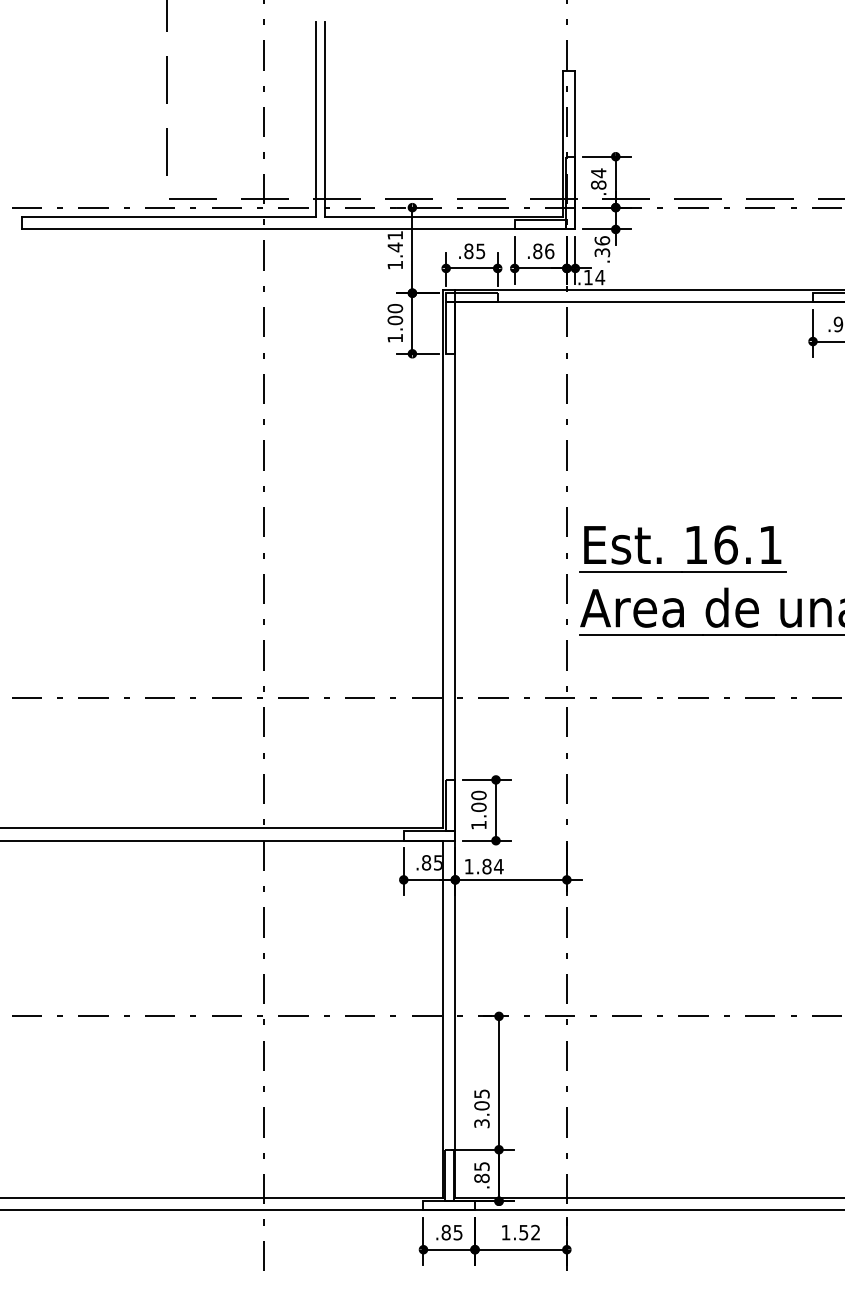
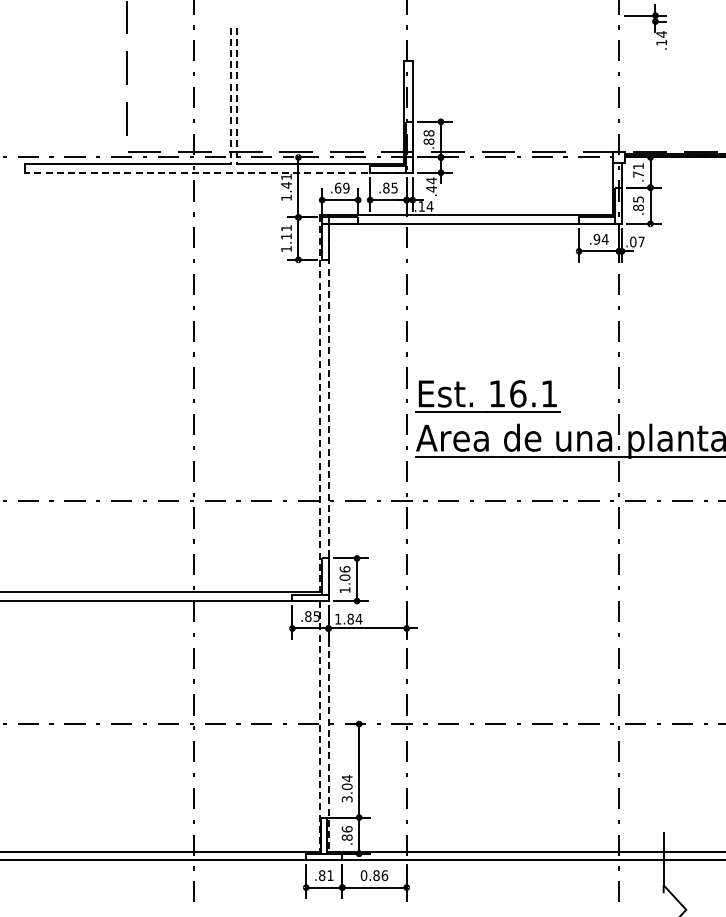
line: (315, 120) -> (230, 96), solid -> dashed
line: (325, 120) -> (237, 96), solid -> dashed
text: (597, 173) -> (428, 133), .84 -> .88
line: (298, 229) -> (218, 172), solid -> dashed
text: (602, 246) -> (431, 184), .36 -> .44
text: (473, 250) -> (341, 187), .85 -> .69
text: (549, 250) -> (394, 187), .86 -> .85
text: (395, 314) -> (286, 232), 1.00 -> 1.11
line: (443, 558) -> (320, 403), solid -> dashed
line: (455, 750) -> (328, 537), solid -> dashed
text: (478, 795) -> (344, 569), 1.00 -> 1.06
line: (443, 1019) -> (320, 726), solid -> dashed
text: (482, 1094) -> (347, 778), 3.05 -> 3.04
text: (480, 1166) -> (346, 829), .85 -> .86
text: (458, 1232) -> (330, 875), .85 -> .81
text: (520, 1232) -> (374, 875), 1.52 -> 0.86

